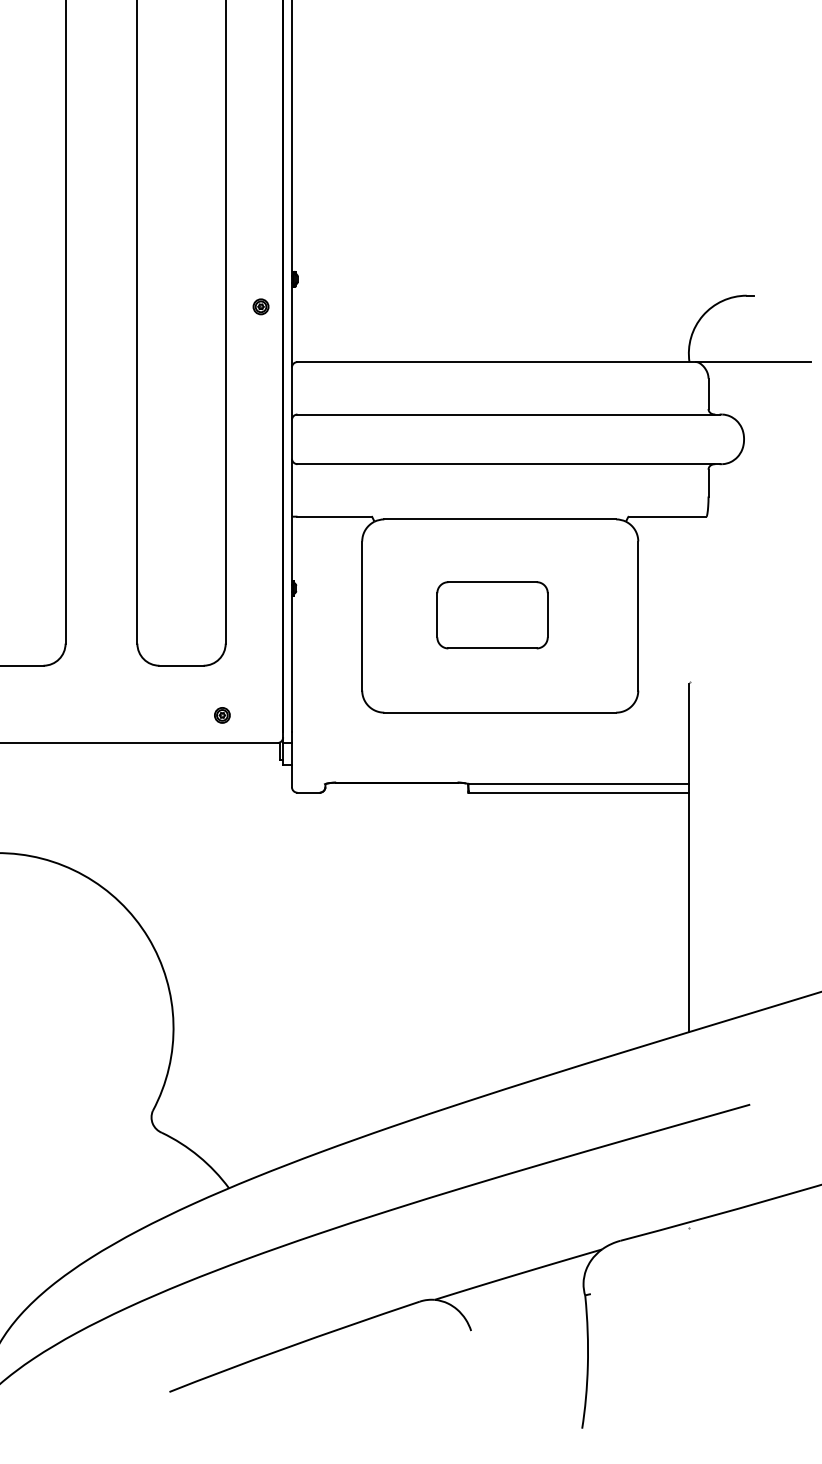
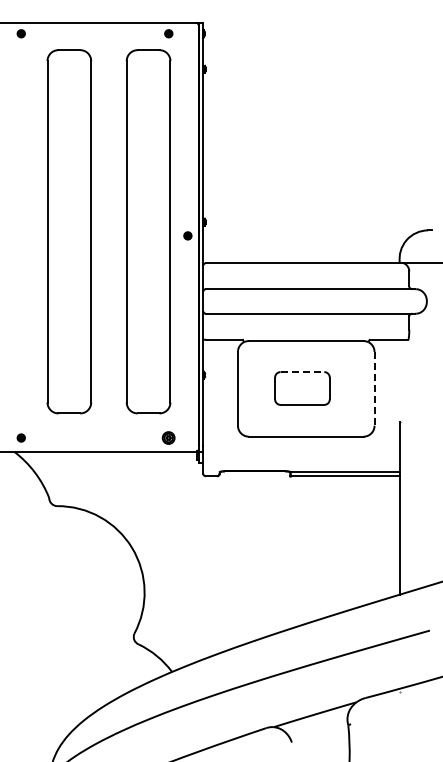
line: (492, 582) -> (302, 372), solid -> dashed
line: (638, 615) -> (374, 388), solid -> dashed
part: (221, 714) -> (168, 437), size x1.6

